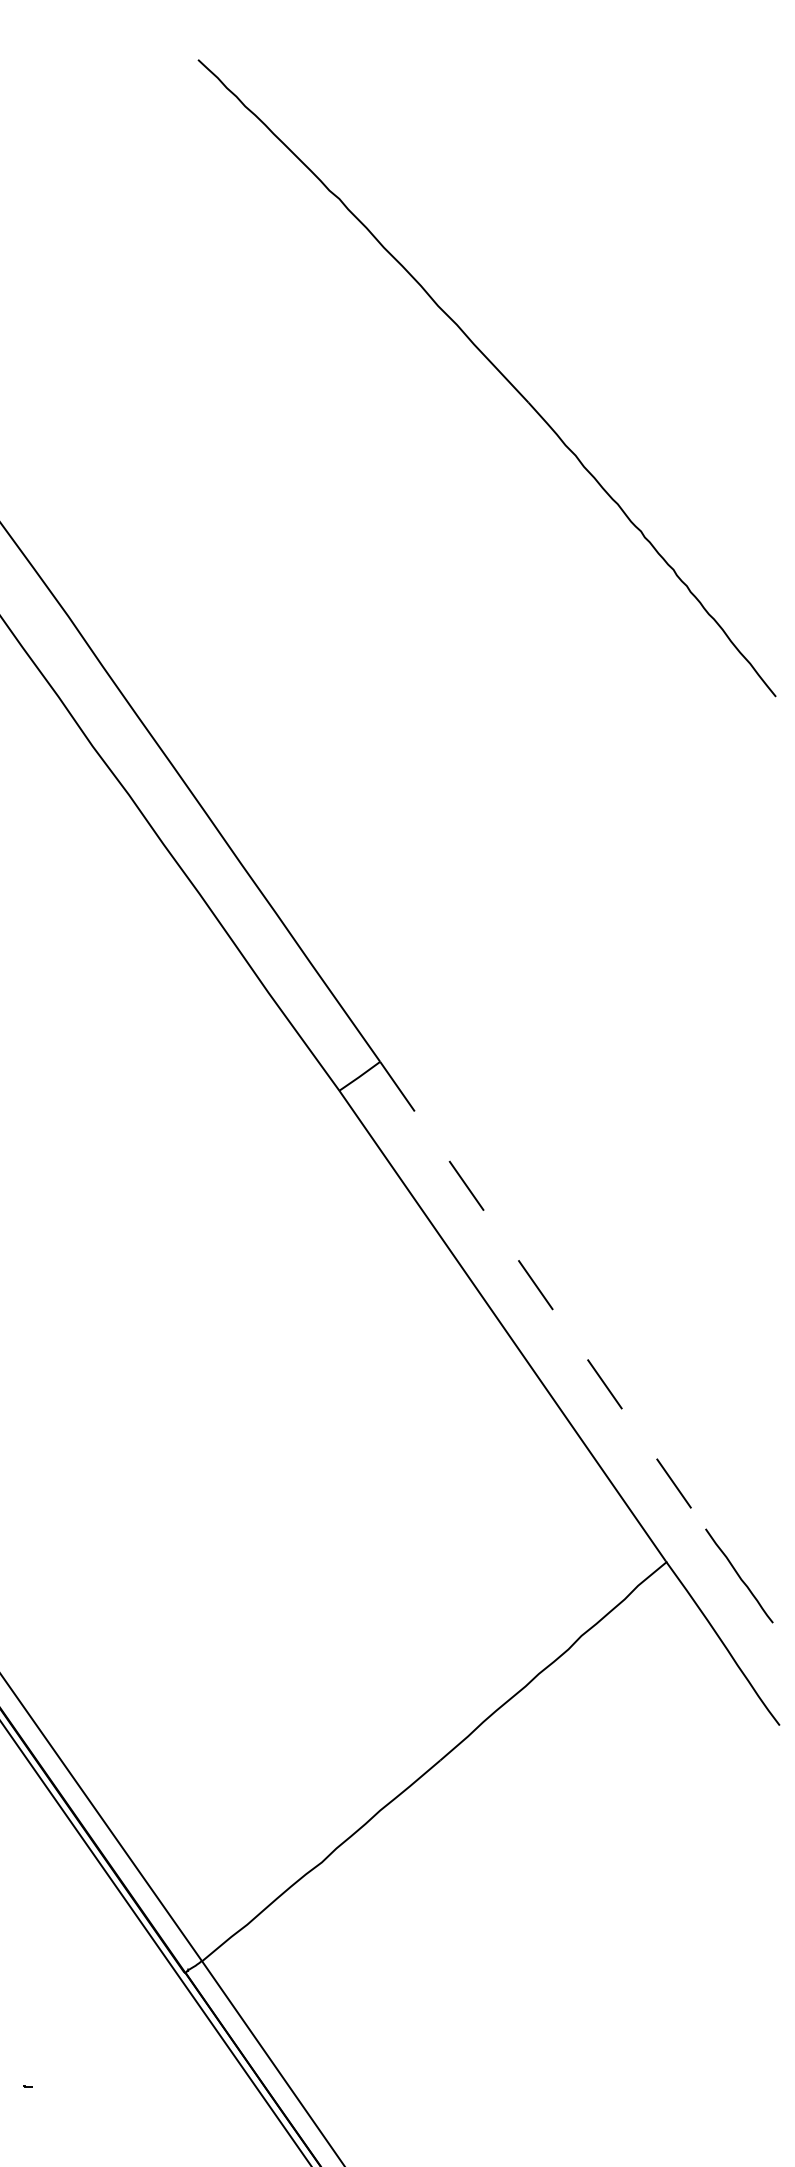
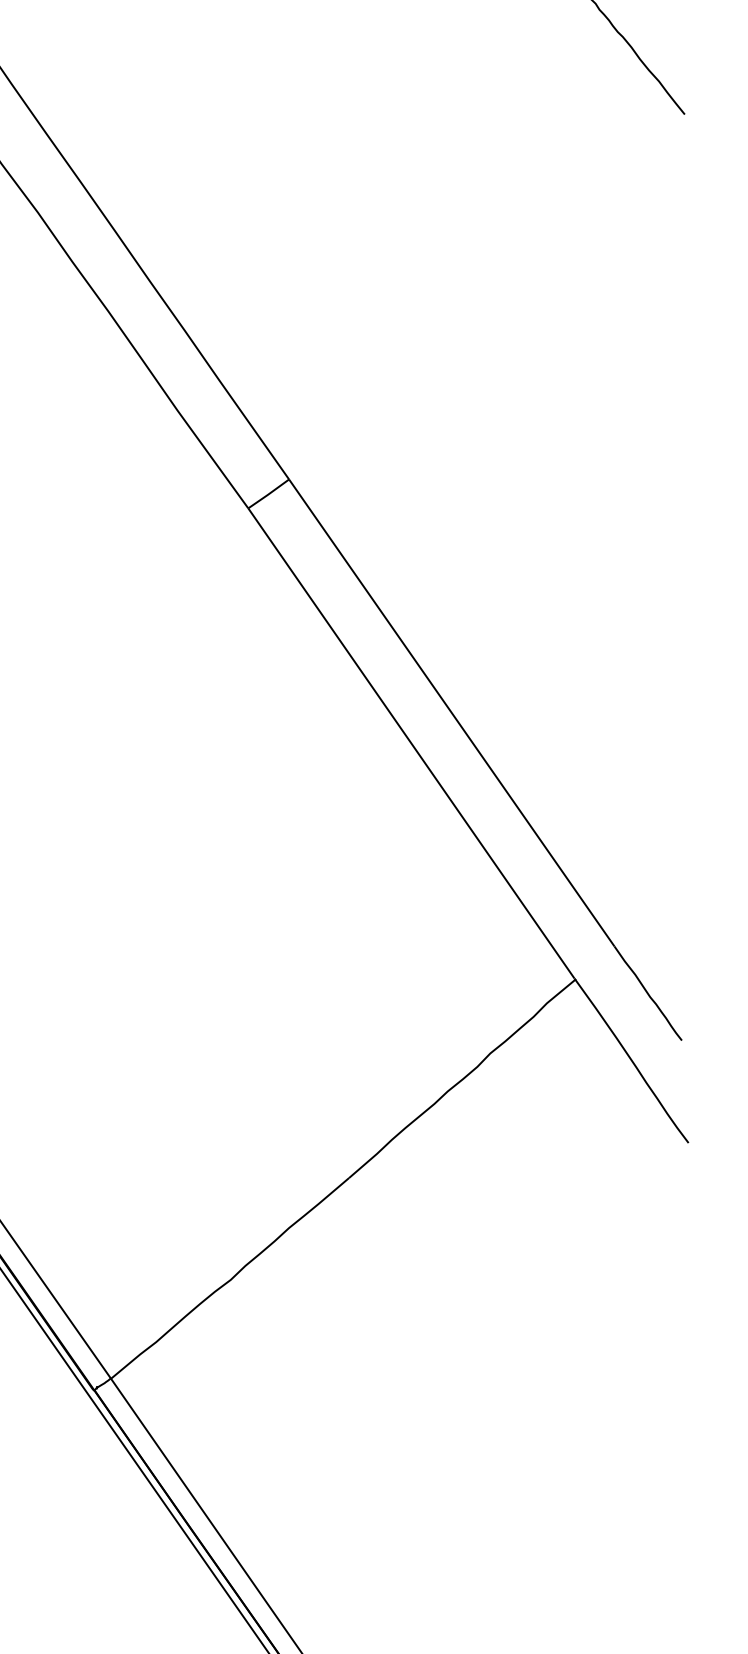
line: (542, 1295) -> (451, 713), dashed -> solid

